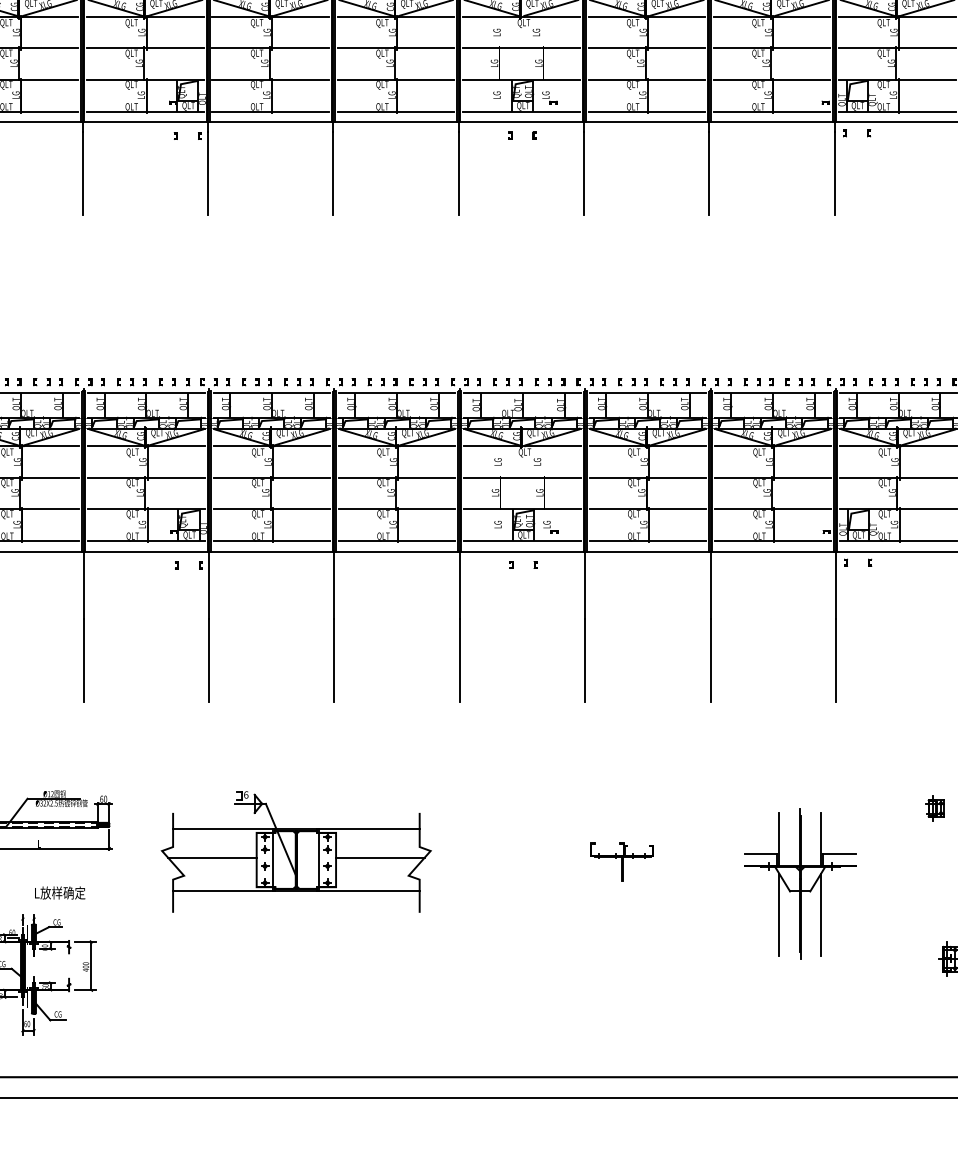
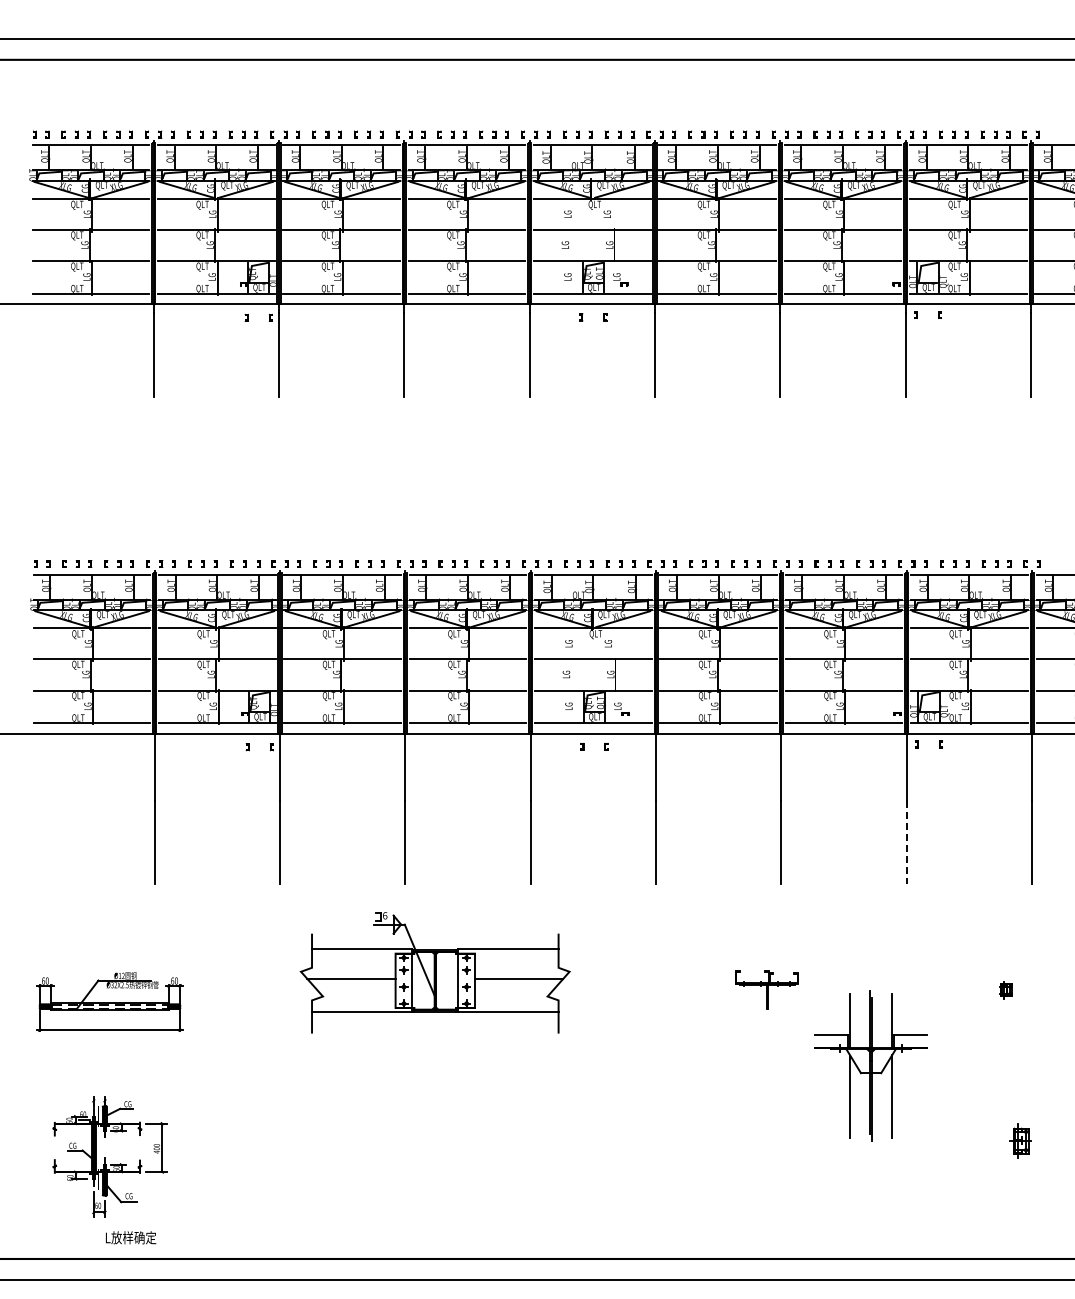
line: (835, 660) -> (906, 842), solid -> dashed
part: (934, 808) -> (1005, 990), size x0.7
part: (295, 851) -> (434, 972), moved
part: (621, 861) -> (766, 989), moved
text: (60, 892) -> (131, 1237), moved

